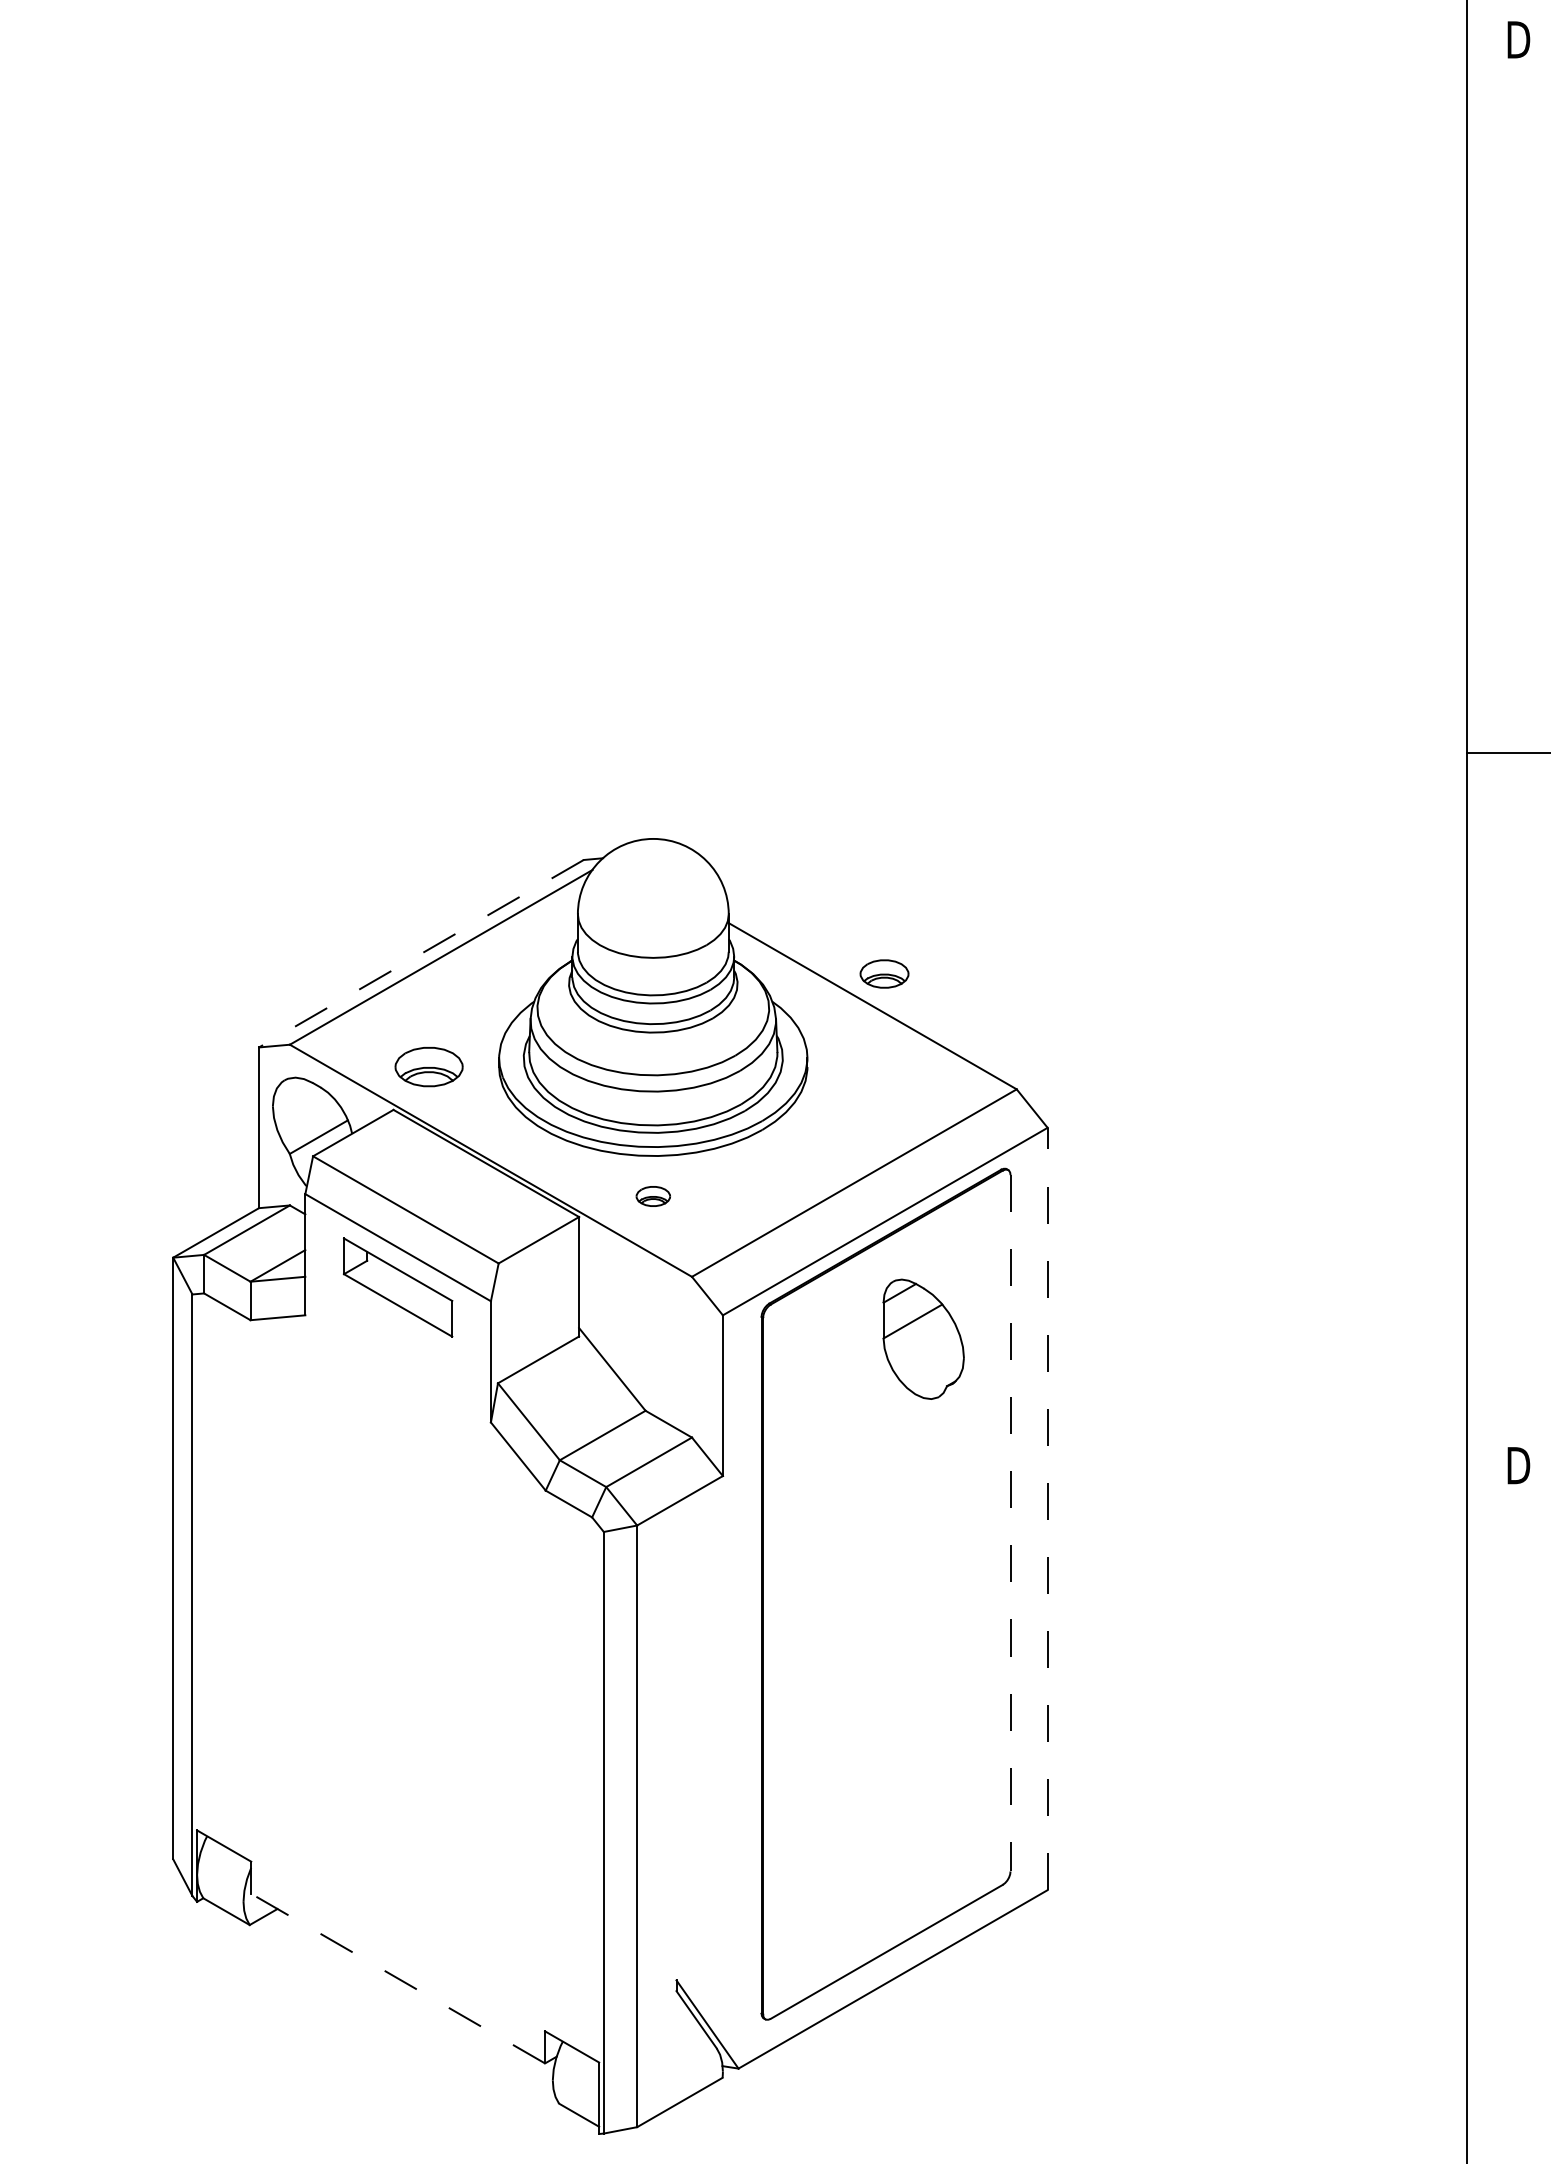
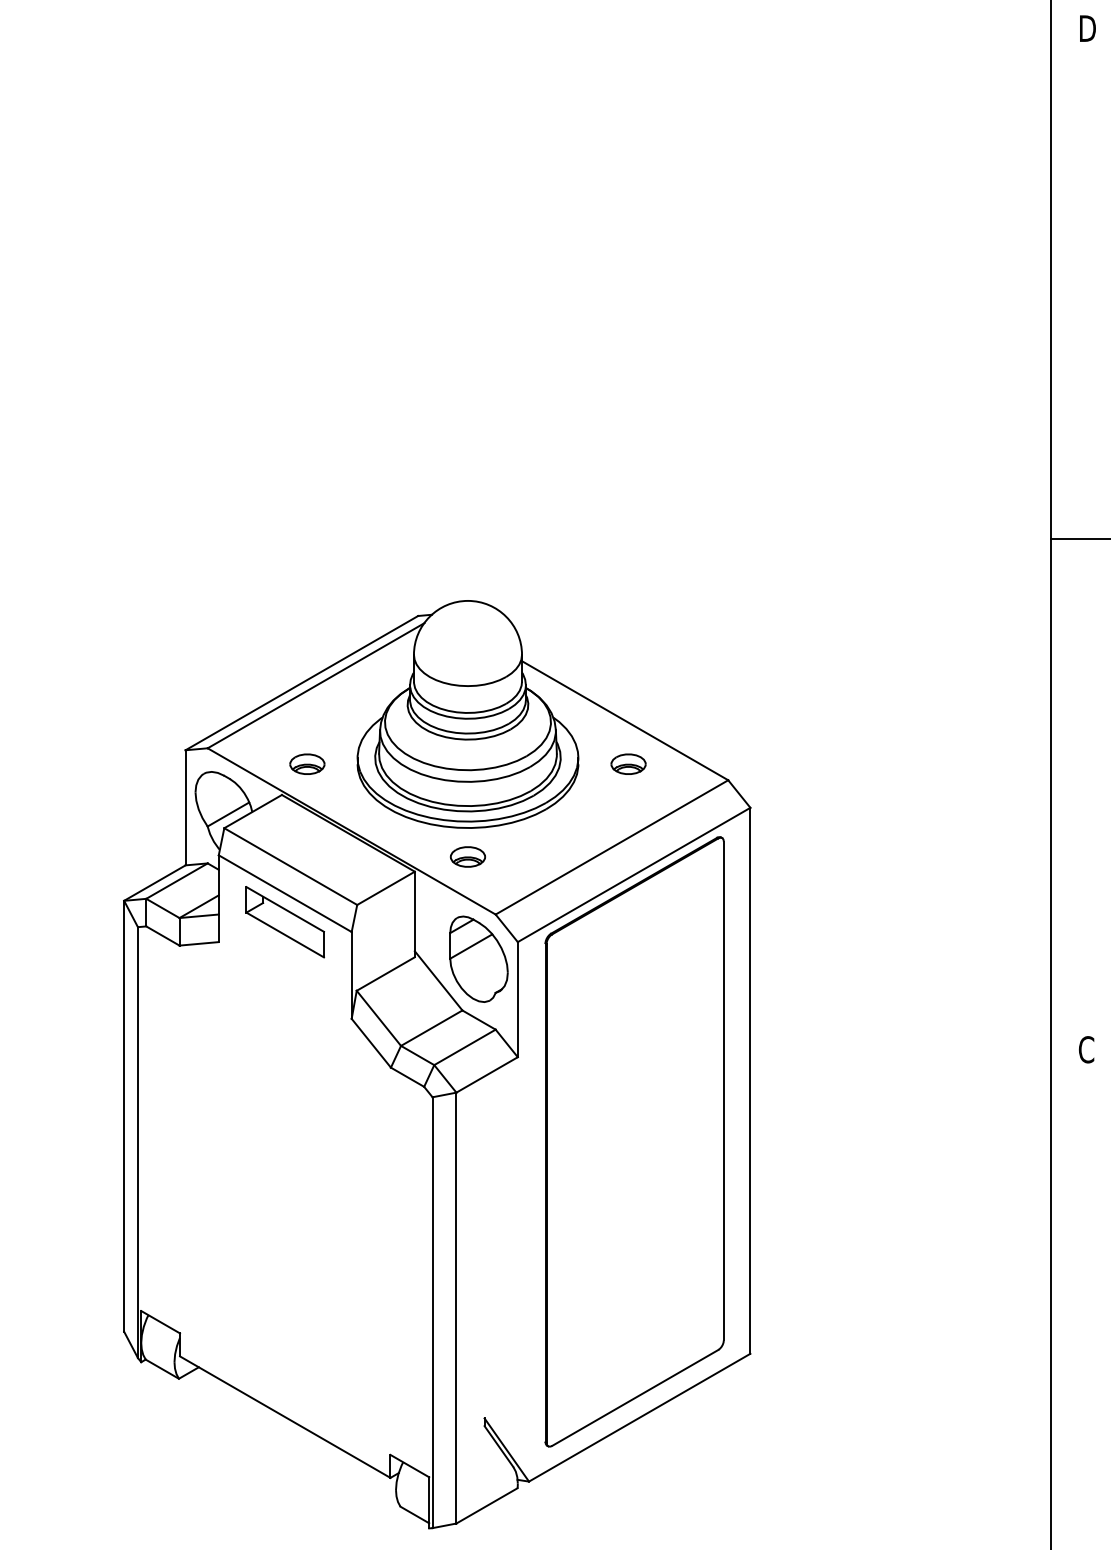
line: (420, 953) -> (301, 682), dashed -> solid
part: (884, 973) -> (628, 763), moved
part: (428, 1066) -> (306, 763), size x0.71
part: (653, 1196) -> (468, 857), size x1.43
part: (923, 1338) -> (478, 958), moved
text: (1518, 1465) -> (1087, 1049), D -> C
line: (1047, 1508) -> (750, 1080), dashed -> solid
line: (1010, 1523) -> (723, 1091), dashed -> solid
line: (398, 1978) -> (285, 1417), dashed -> solid

